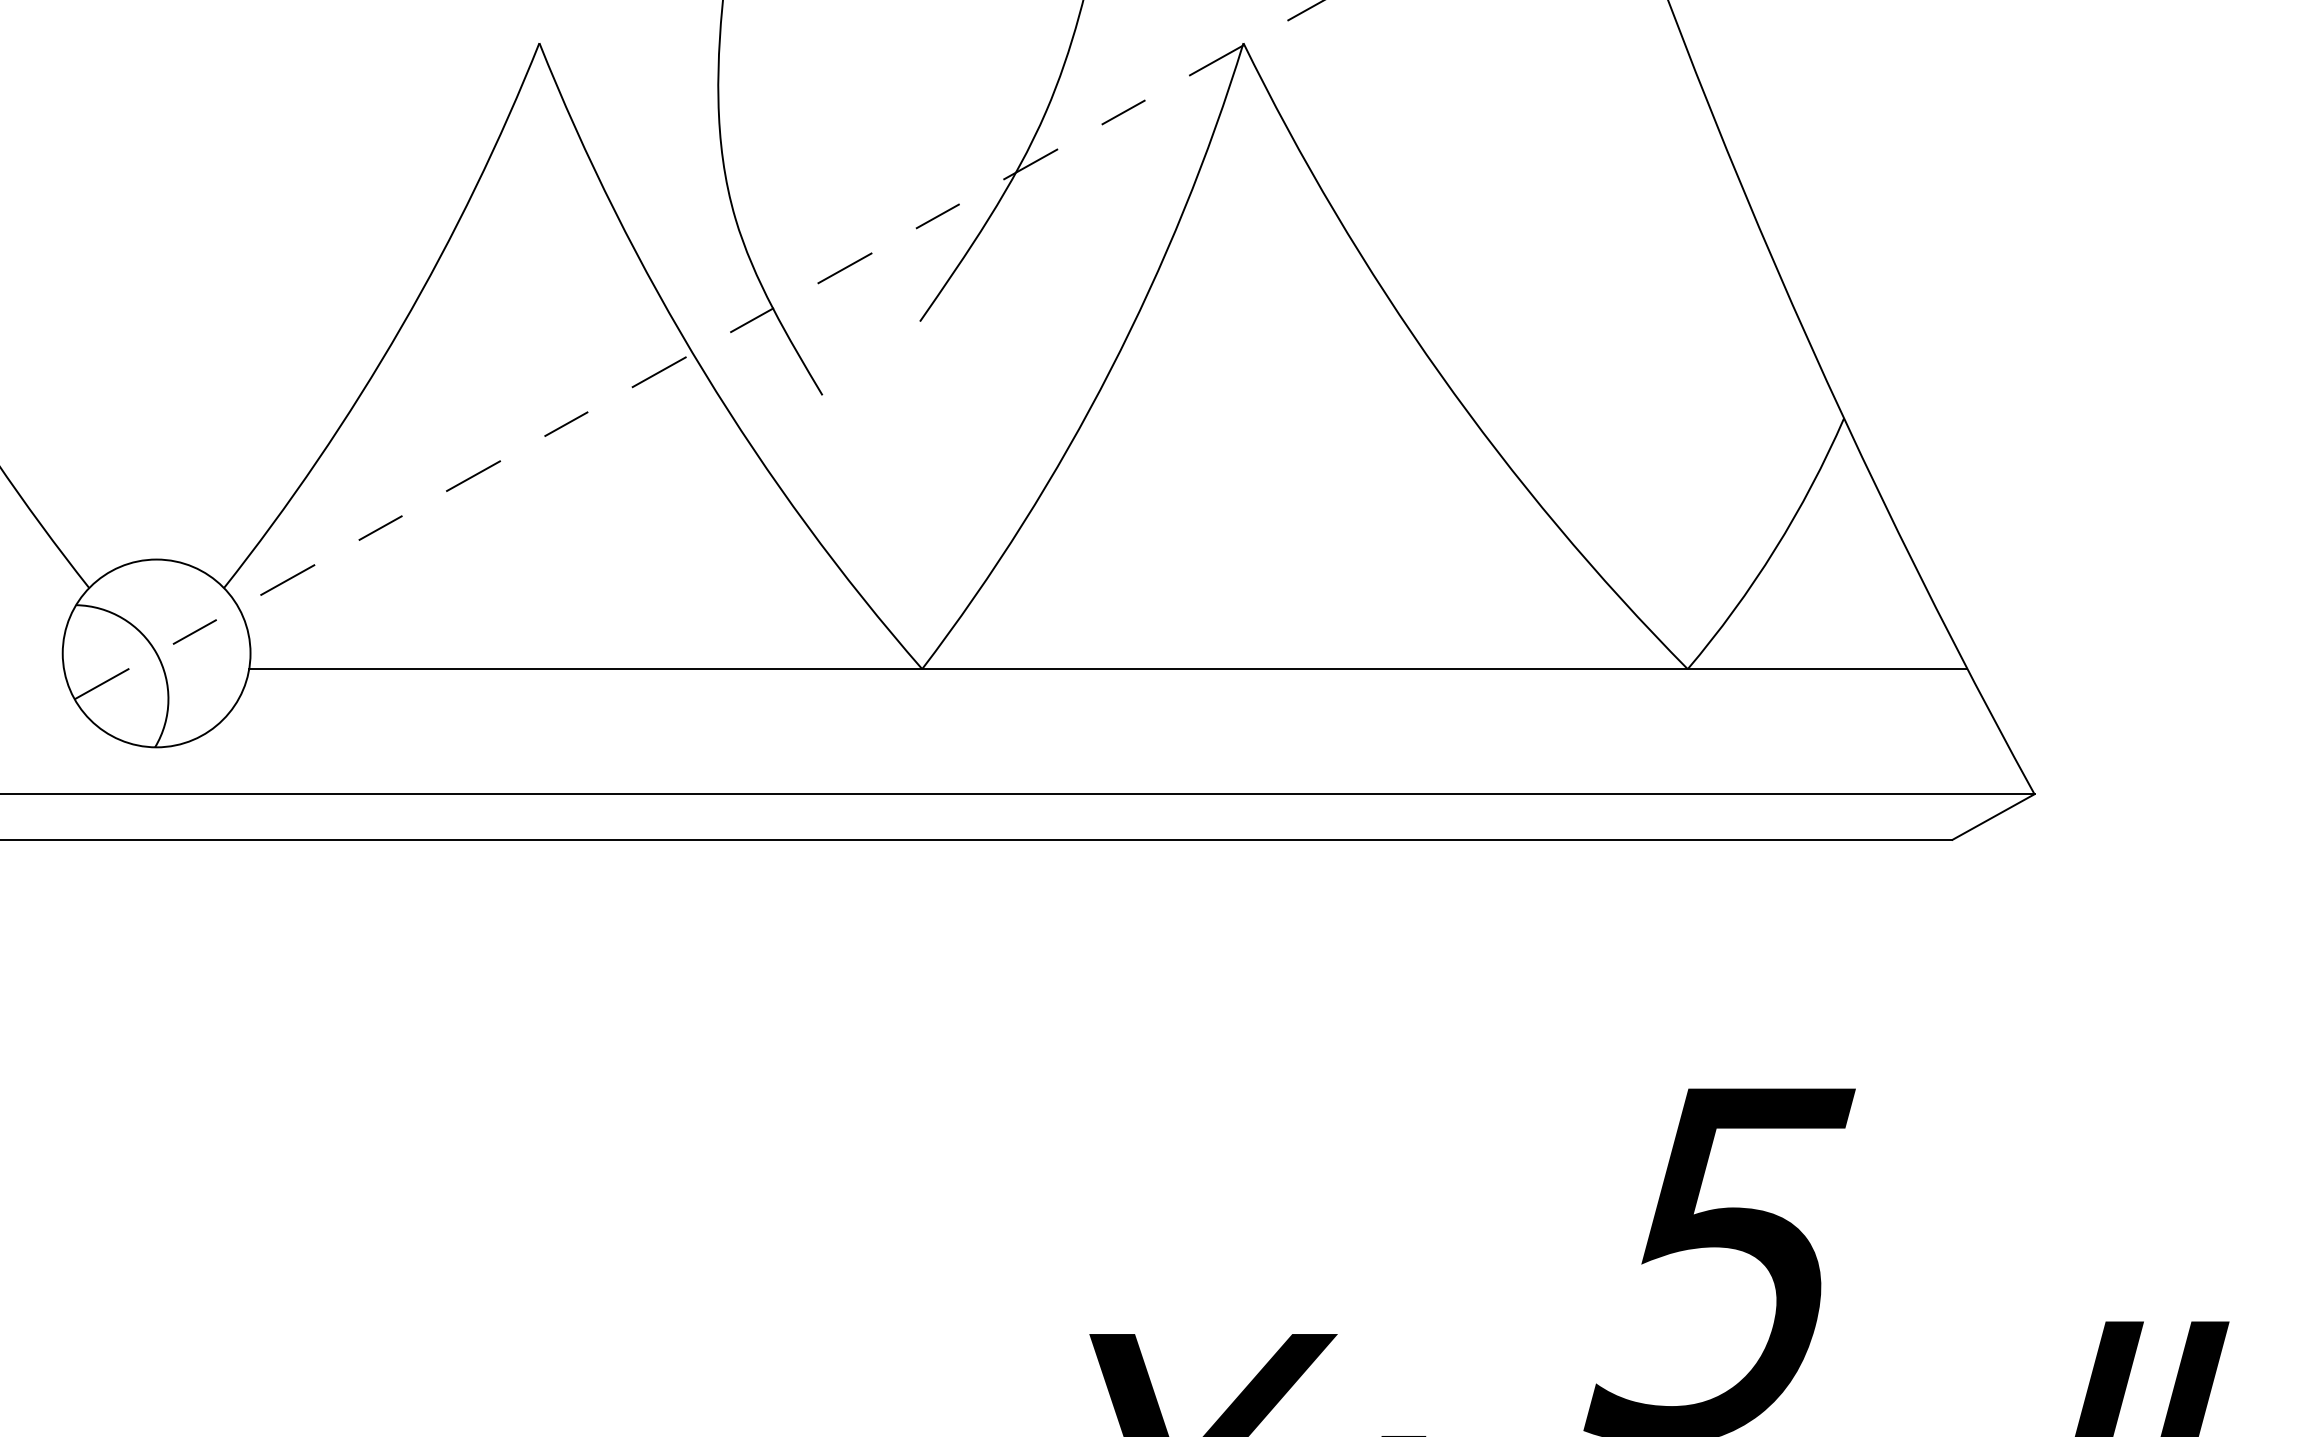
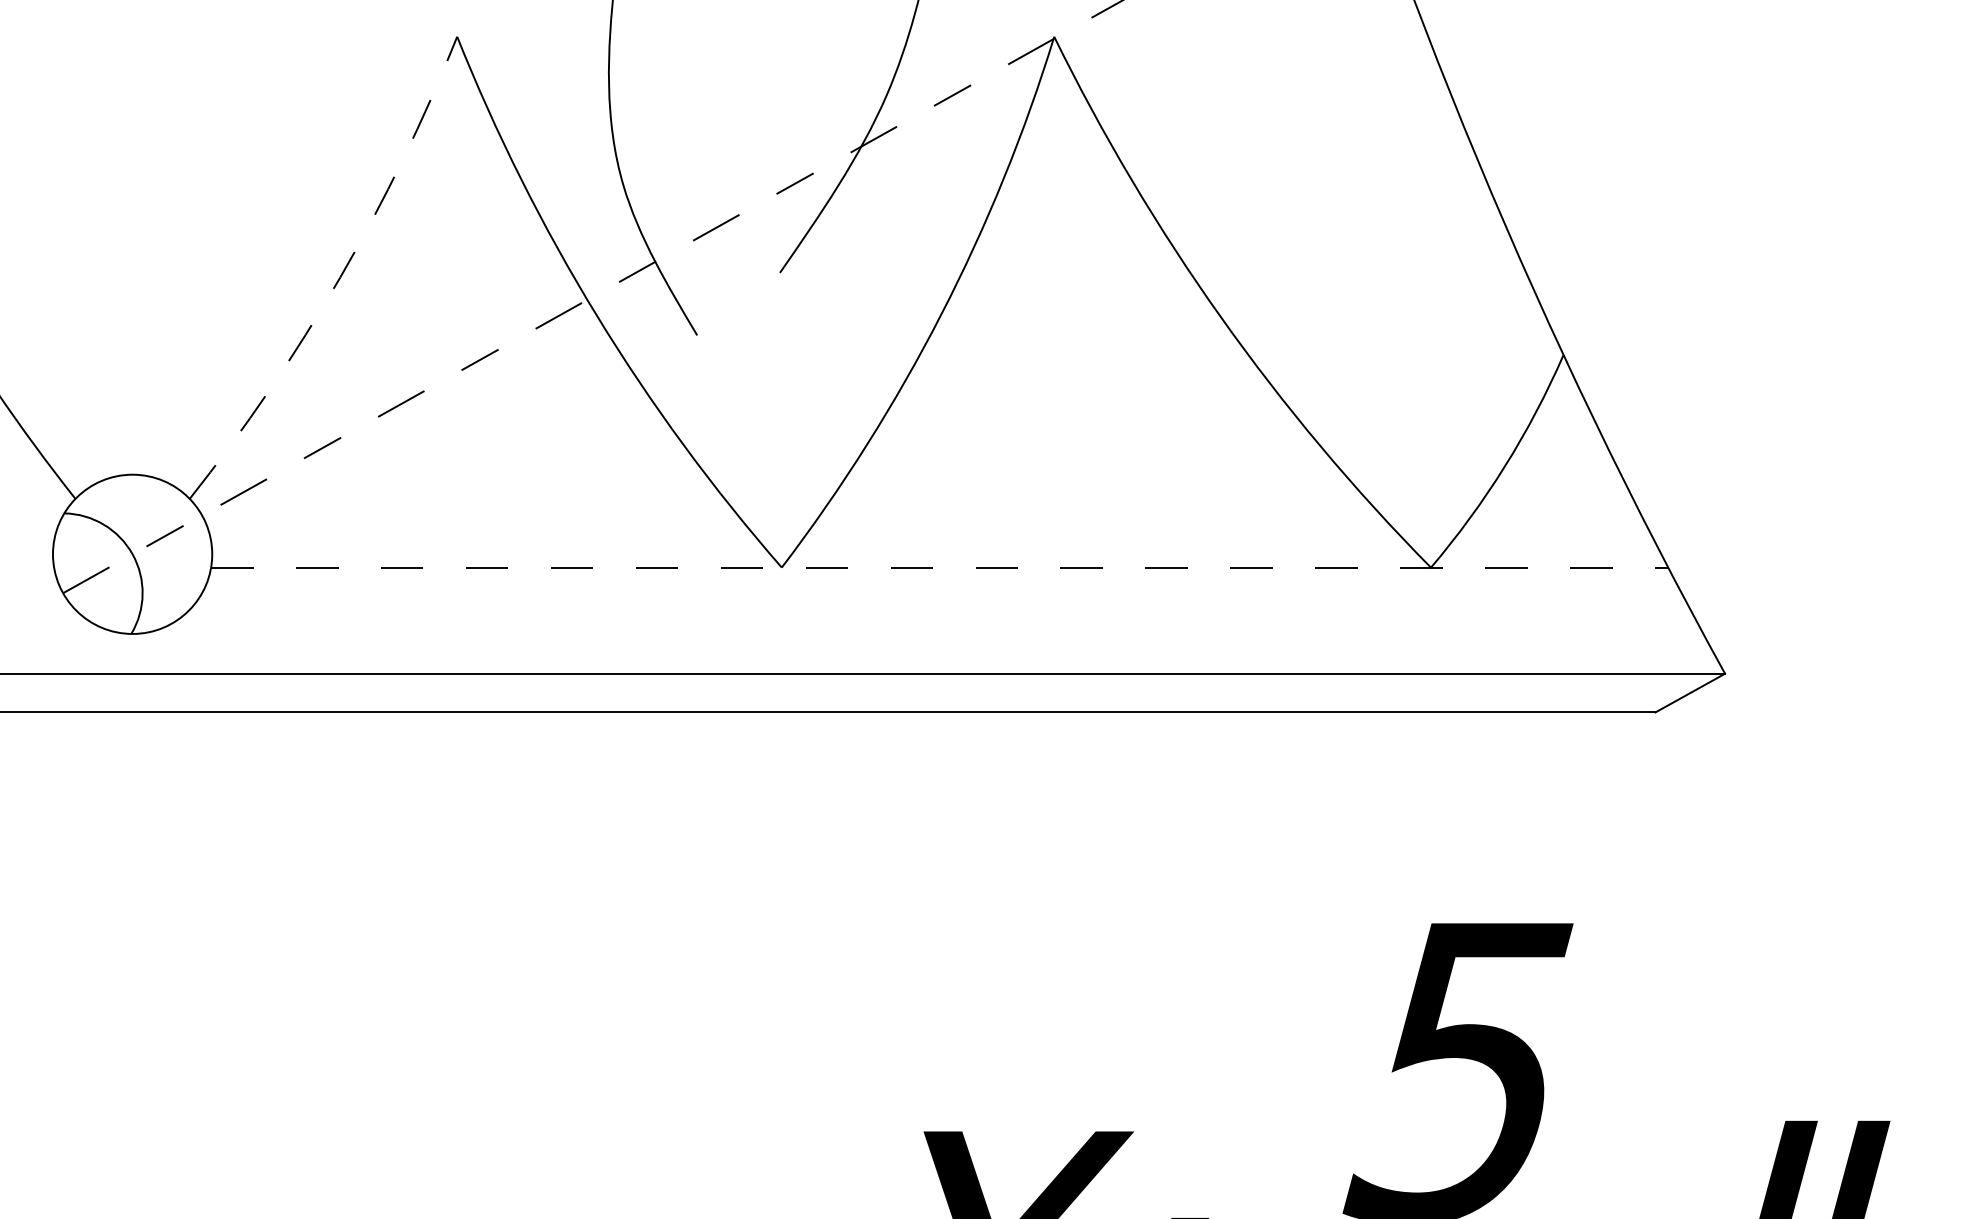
arc: (401, 327) -> (340, 277), solid -> dashed
line: (1108, 669) -> (939, 567), solid -> dashed

